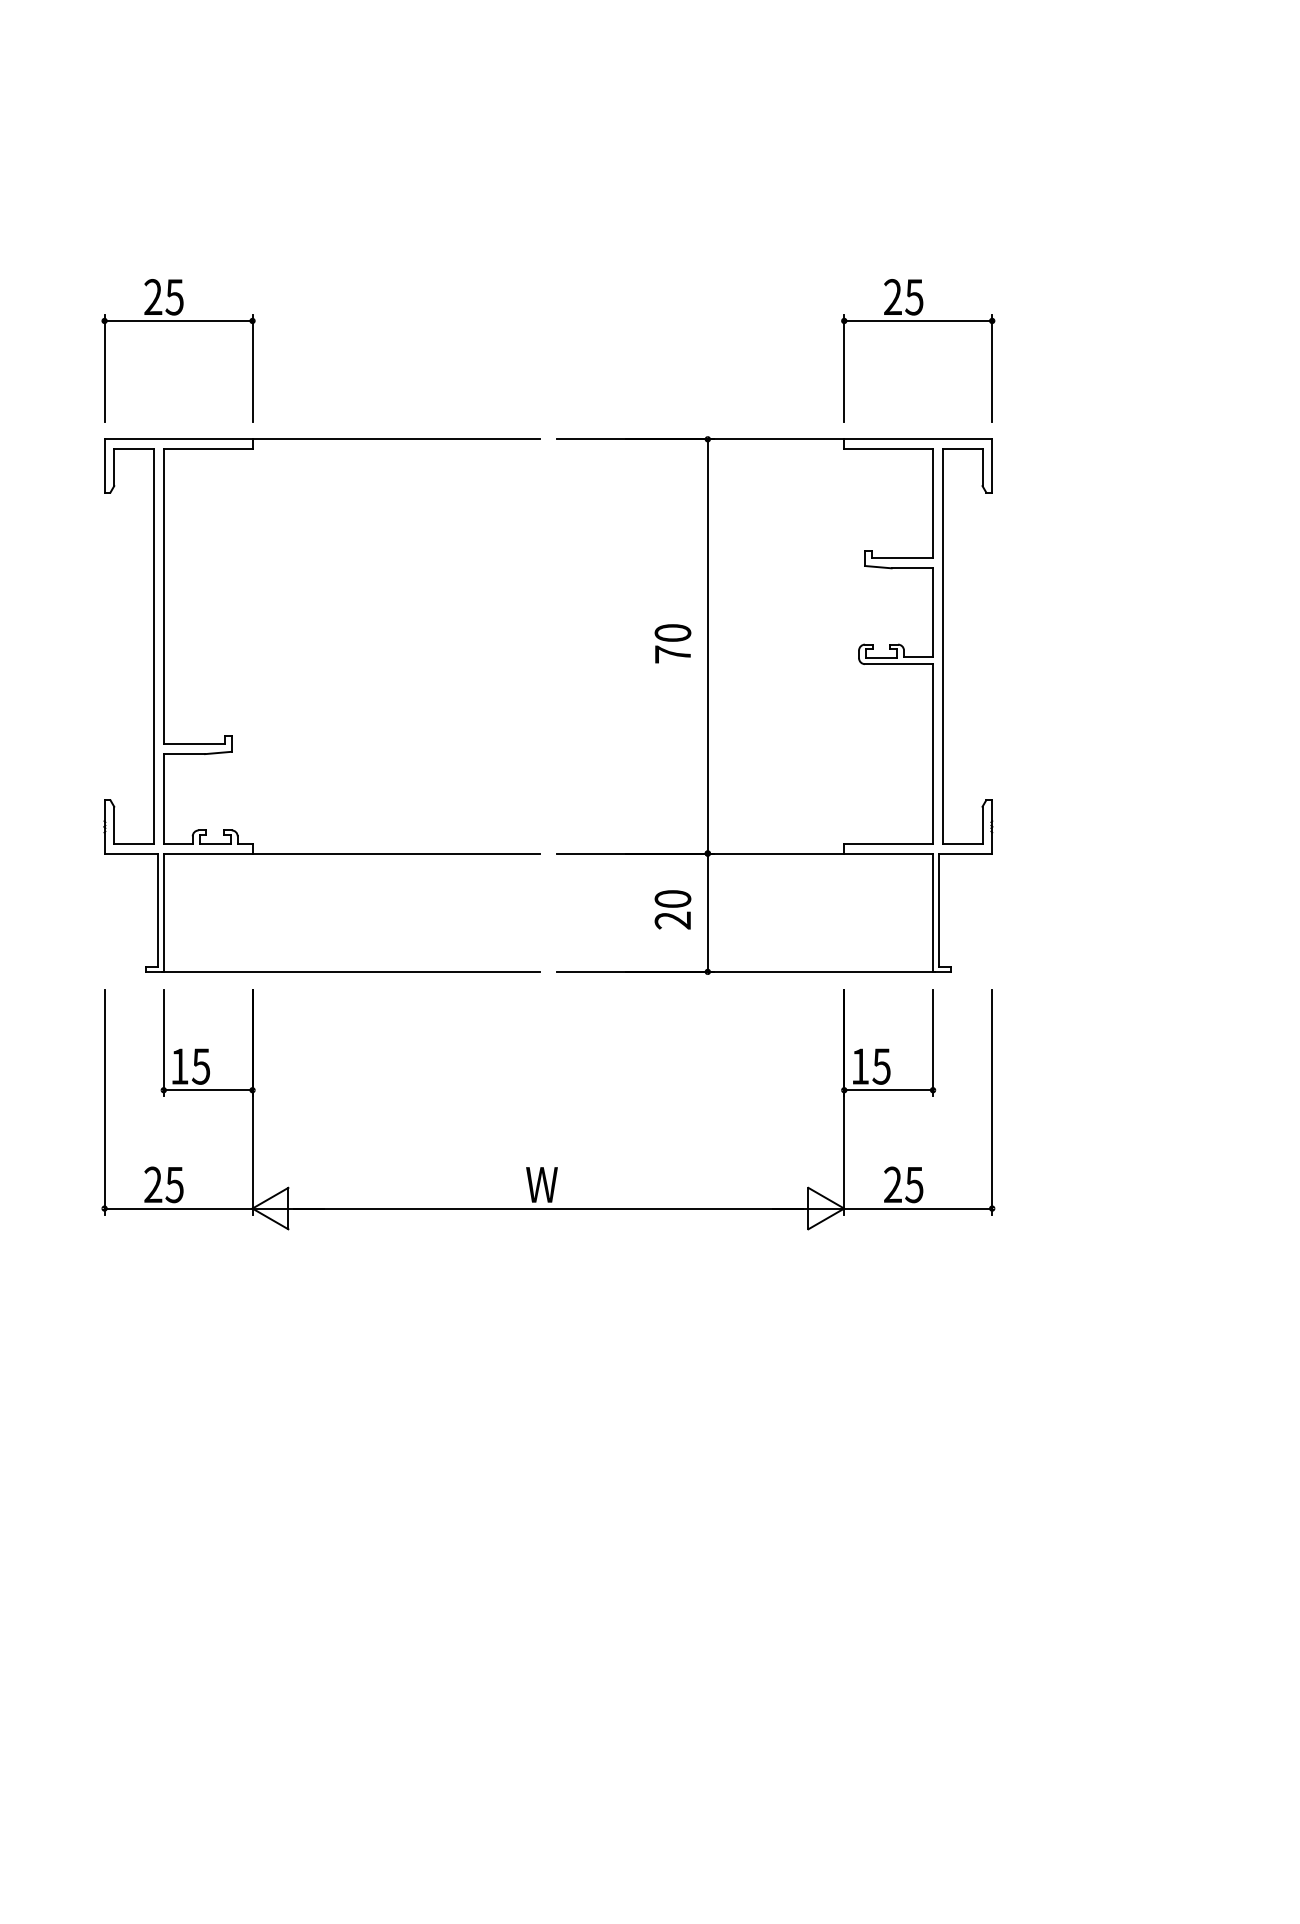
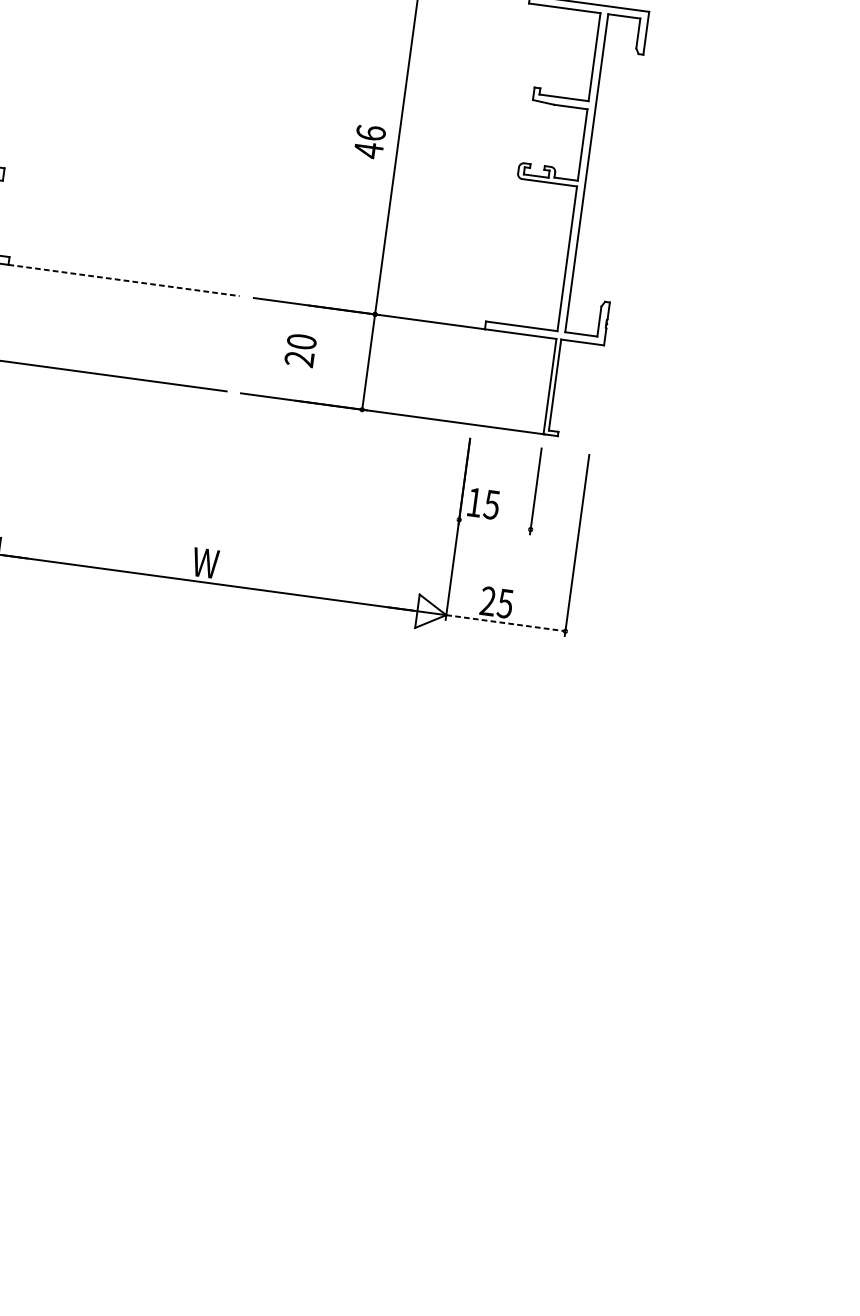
text: (672, 644) -> (369, 142), 70 -> 46
line: (396, 853) -> (124, 280), solid -> dashed
text: (672, 909) -> (300, 350), moved
line: (888, 1090) -> (494, 524), removed
line: (918, 1208) -> (506, 623), solid -> dashed

